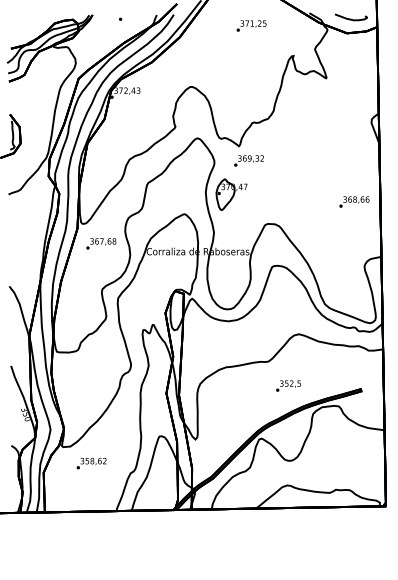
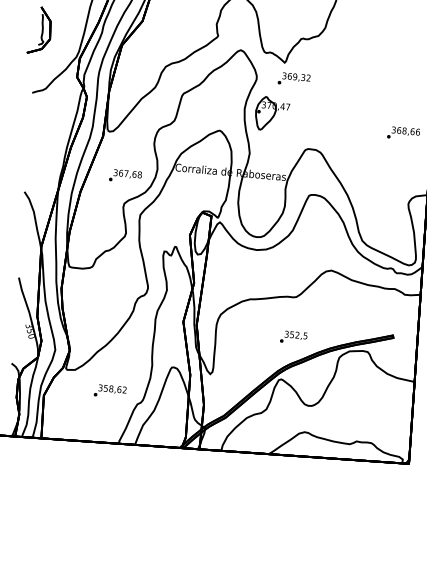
text: (101, 243) -> (125, 175), moved
text: (288, 385) -> (293, 336), moved
text: (91, 463) -> (110, 391), moved

